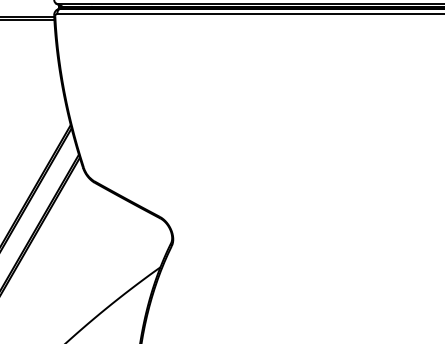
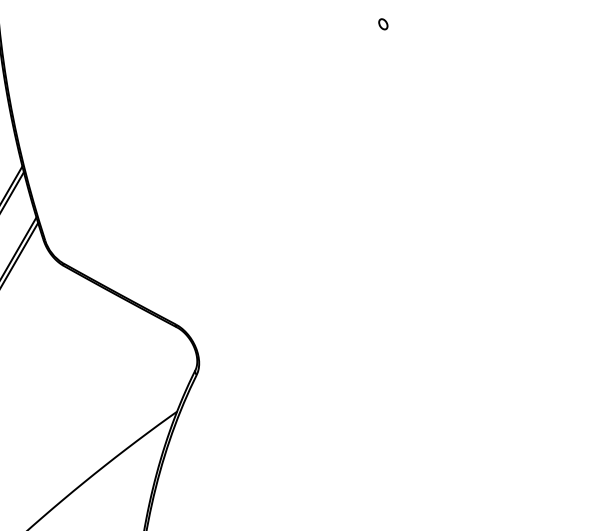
part: (279, 42) -> (382, 23), added

